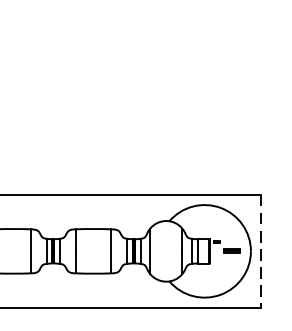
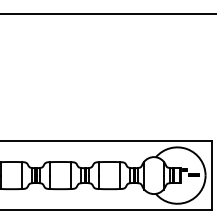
line: (260, 252) -> (211, 176), dashed -> solid

